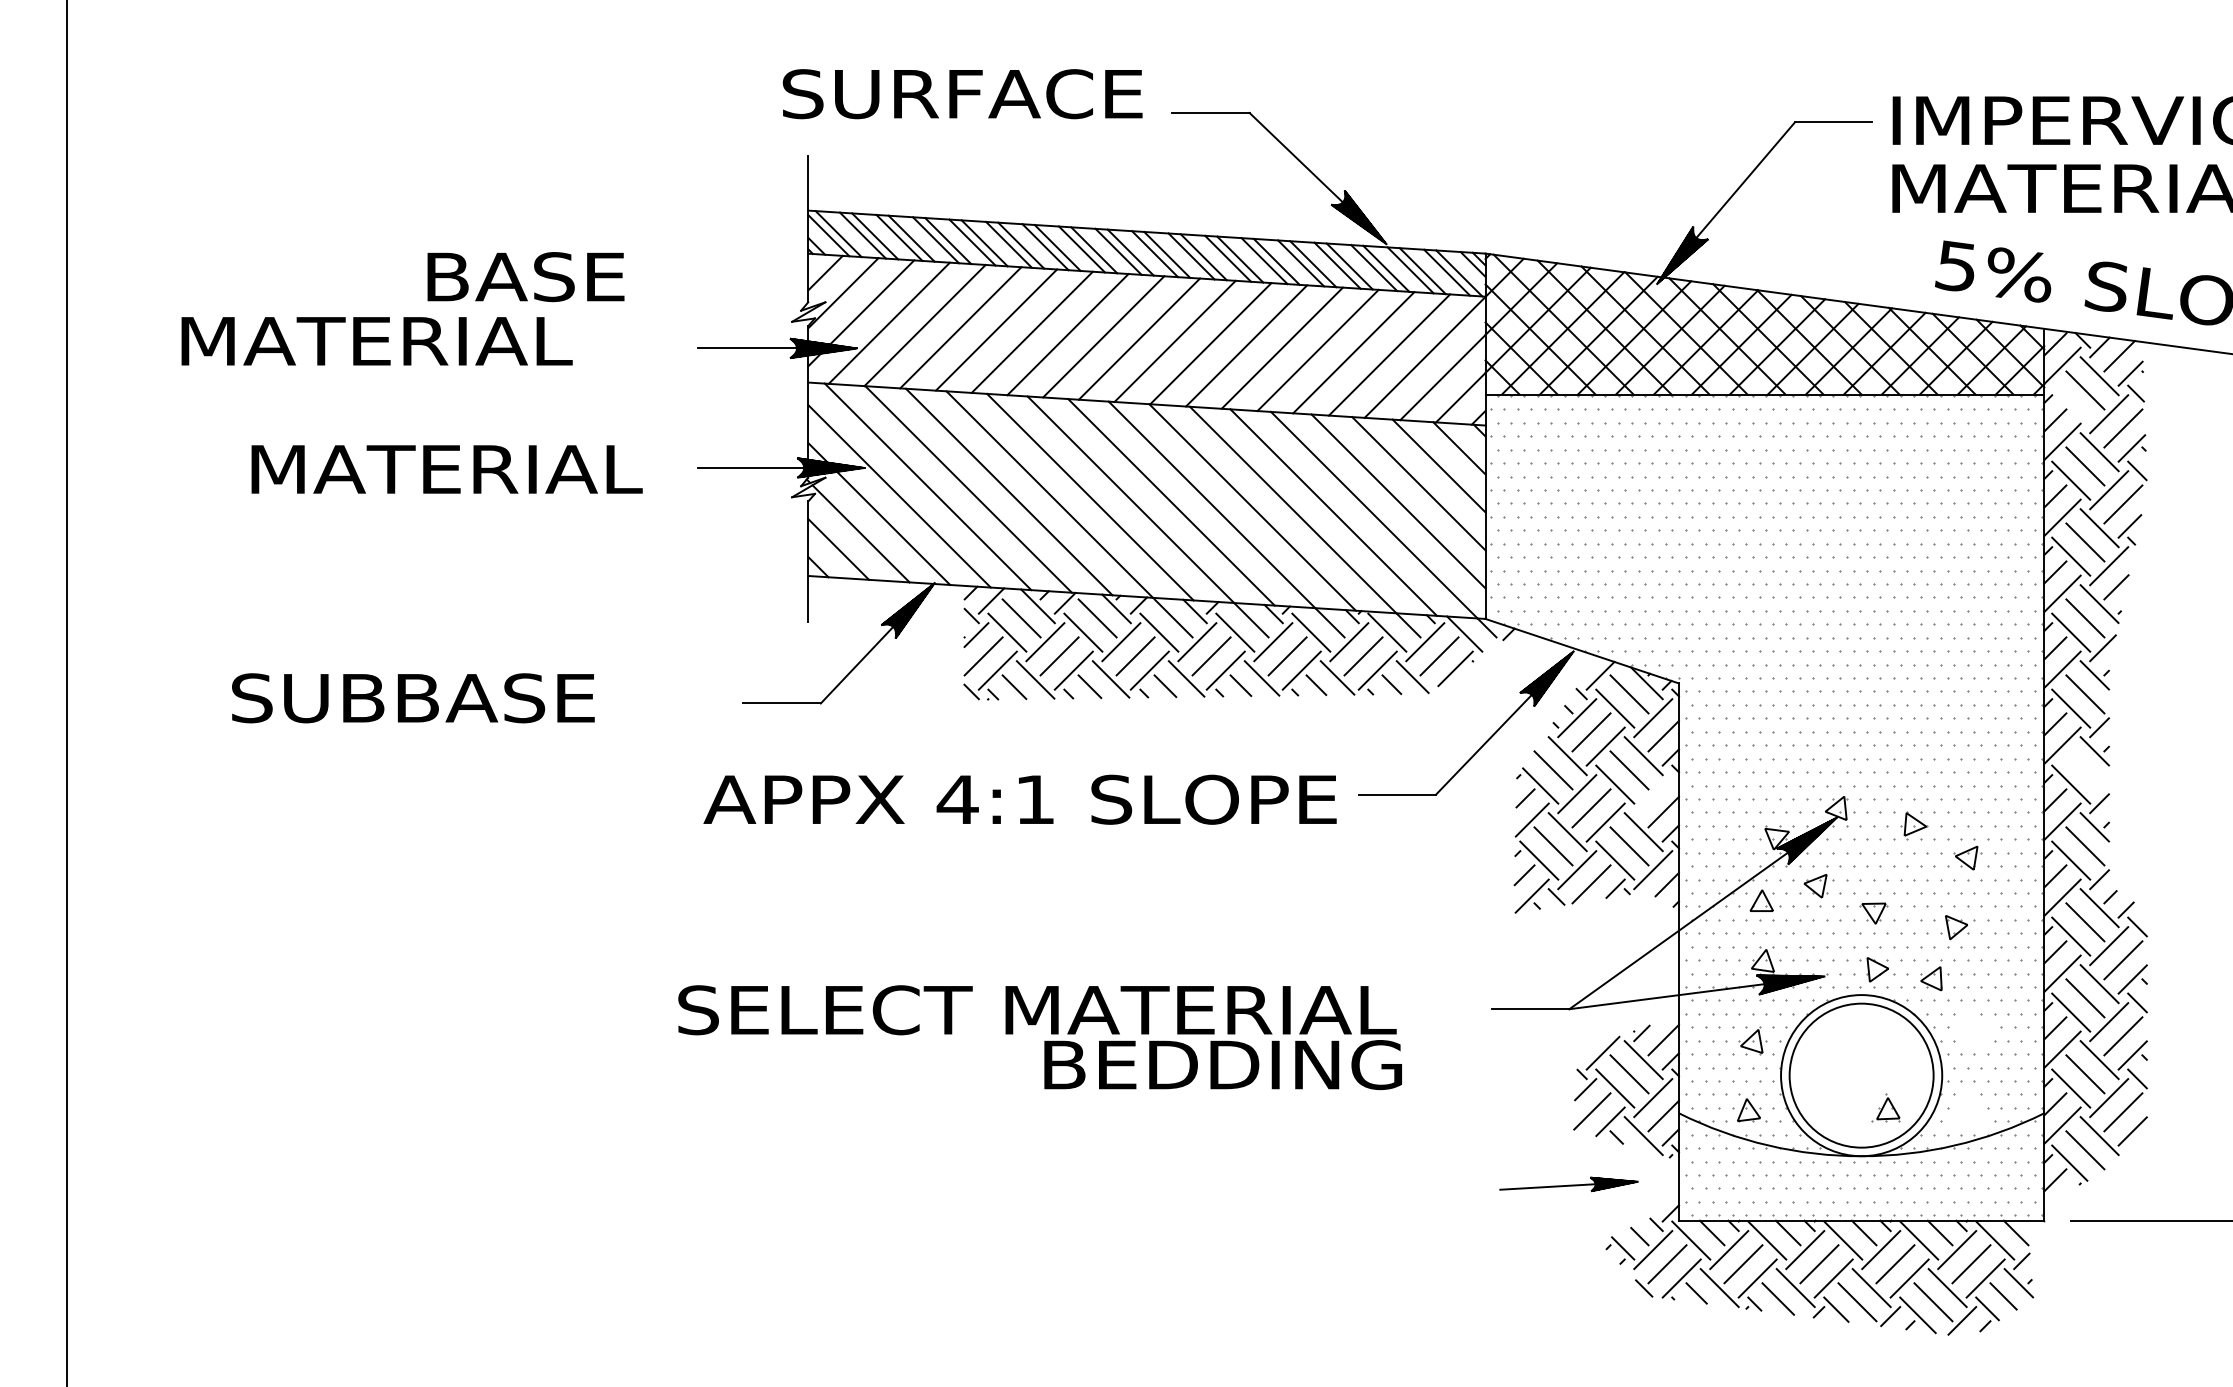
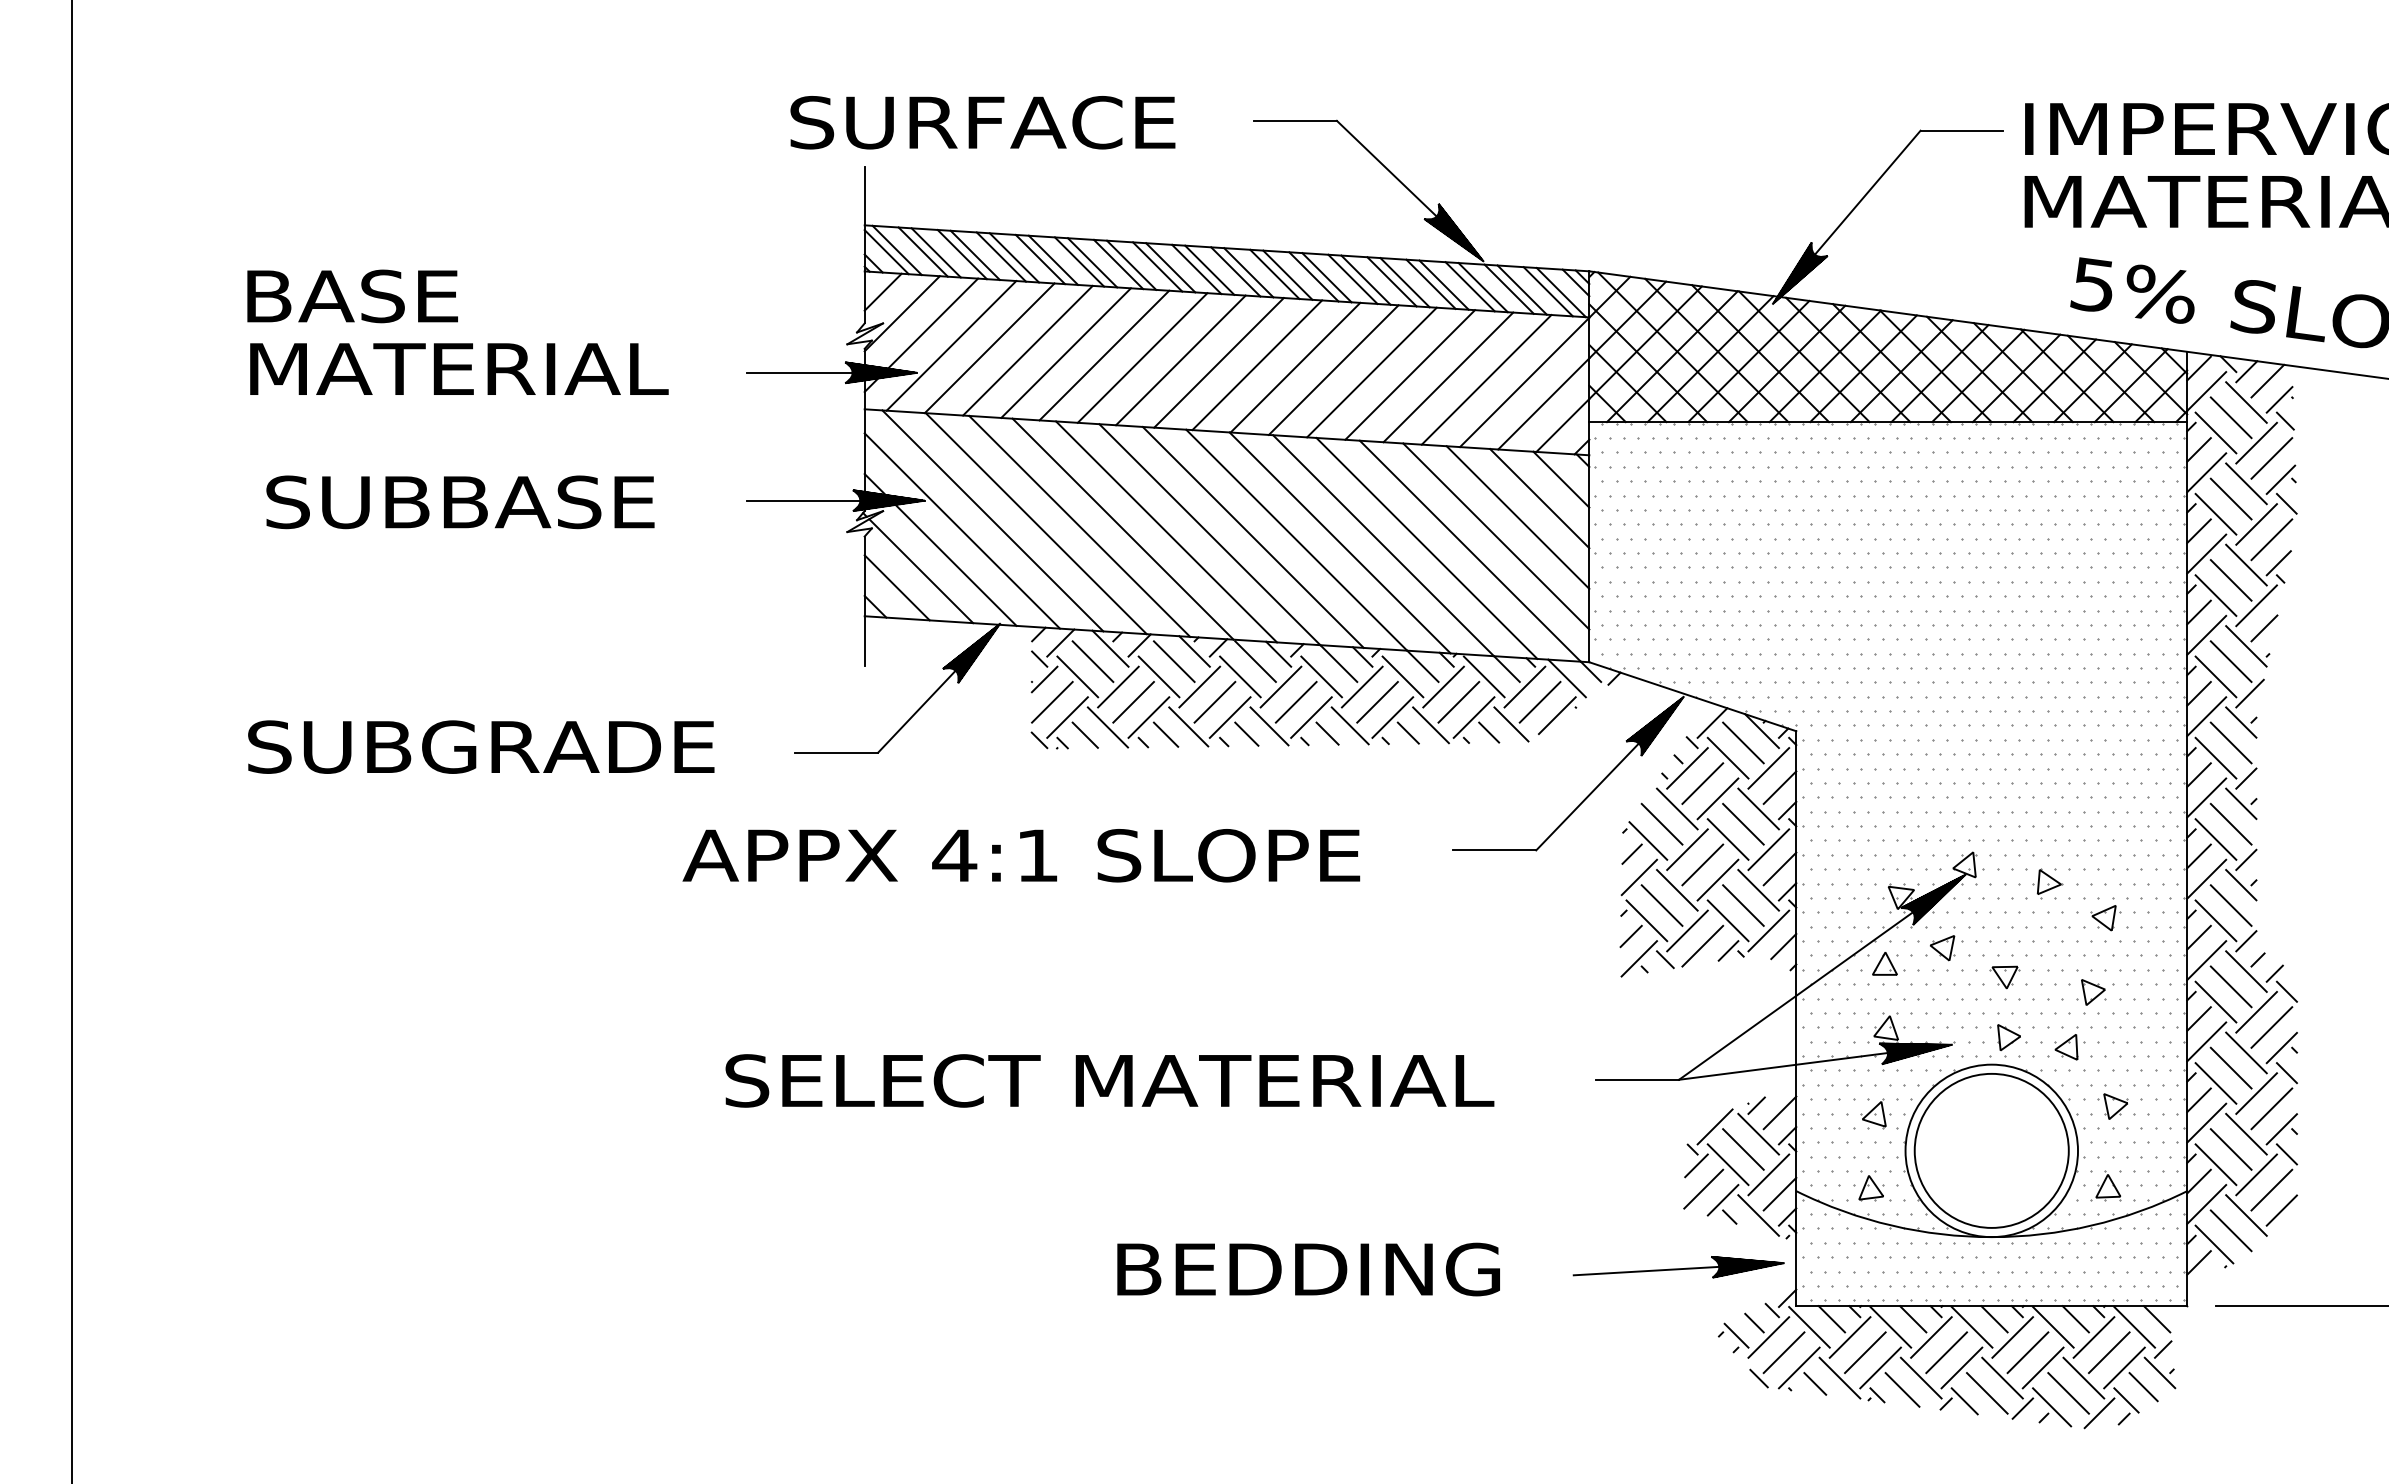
text: (962, 93) -> (982, 122), moved
text: (525, 277) -> (352, 296), moved
text: (377, 340) -> (459, 368), moved
line: (2070, 404) -> (2215, 432), added
text: (445, 469) -> (476, 502), MATERIAL -> SUBBASE
text: (531, 697) -> (568, 746), SUBBASE -> SUBGRADE
line: (2084, 769) -> (2230, 823), added
line: (1652, 793) -> (1768, 849), added
text: (1020, 799) -> (1021, 855), moved
part: (1974, 1029) -> (2112, 1101), added
text: (1223, 1065) -> (1308, 1269), moved
part: (1885, 1107) -> (2105, 1185), moved
part: (1568, 1184) -> (1678, 1267), size x1.43

